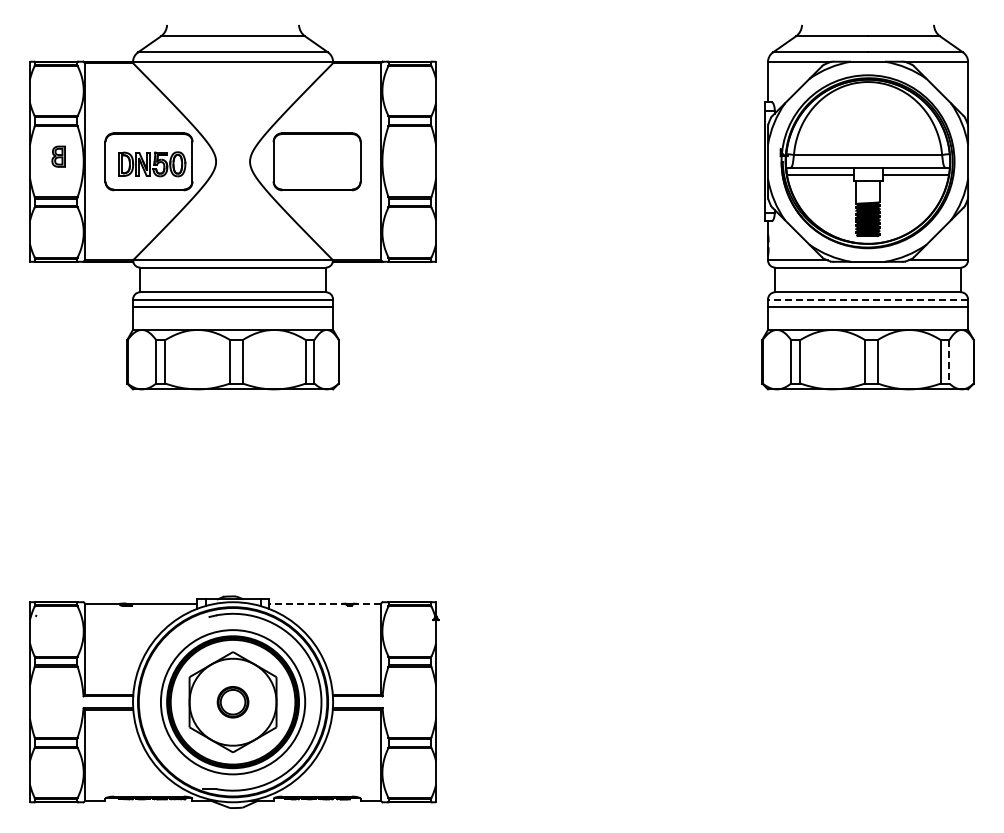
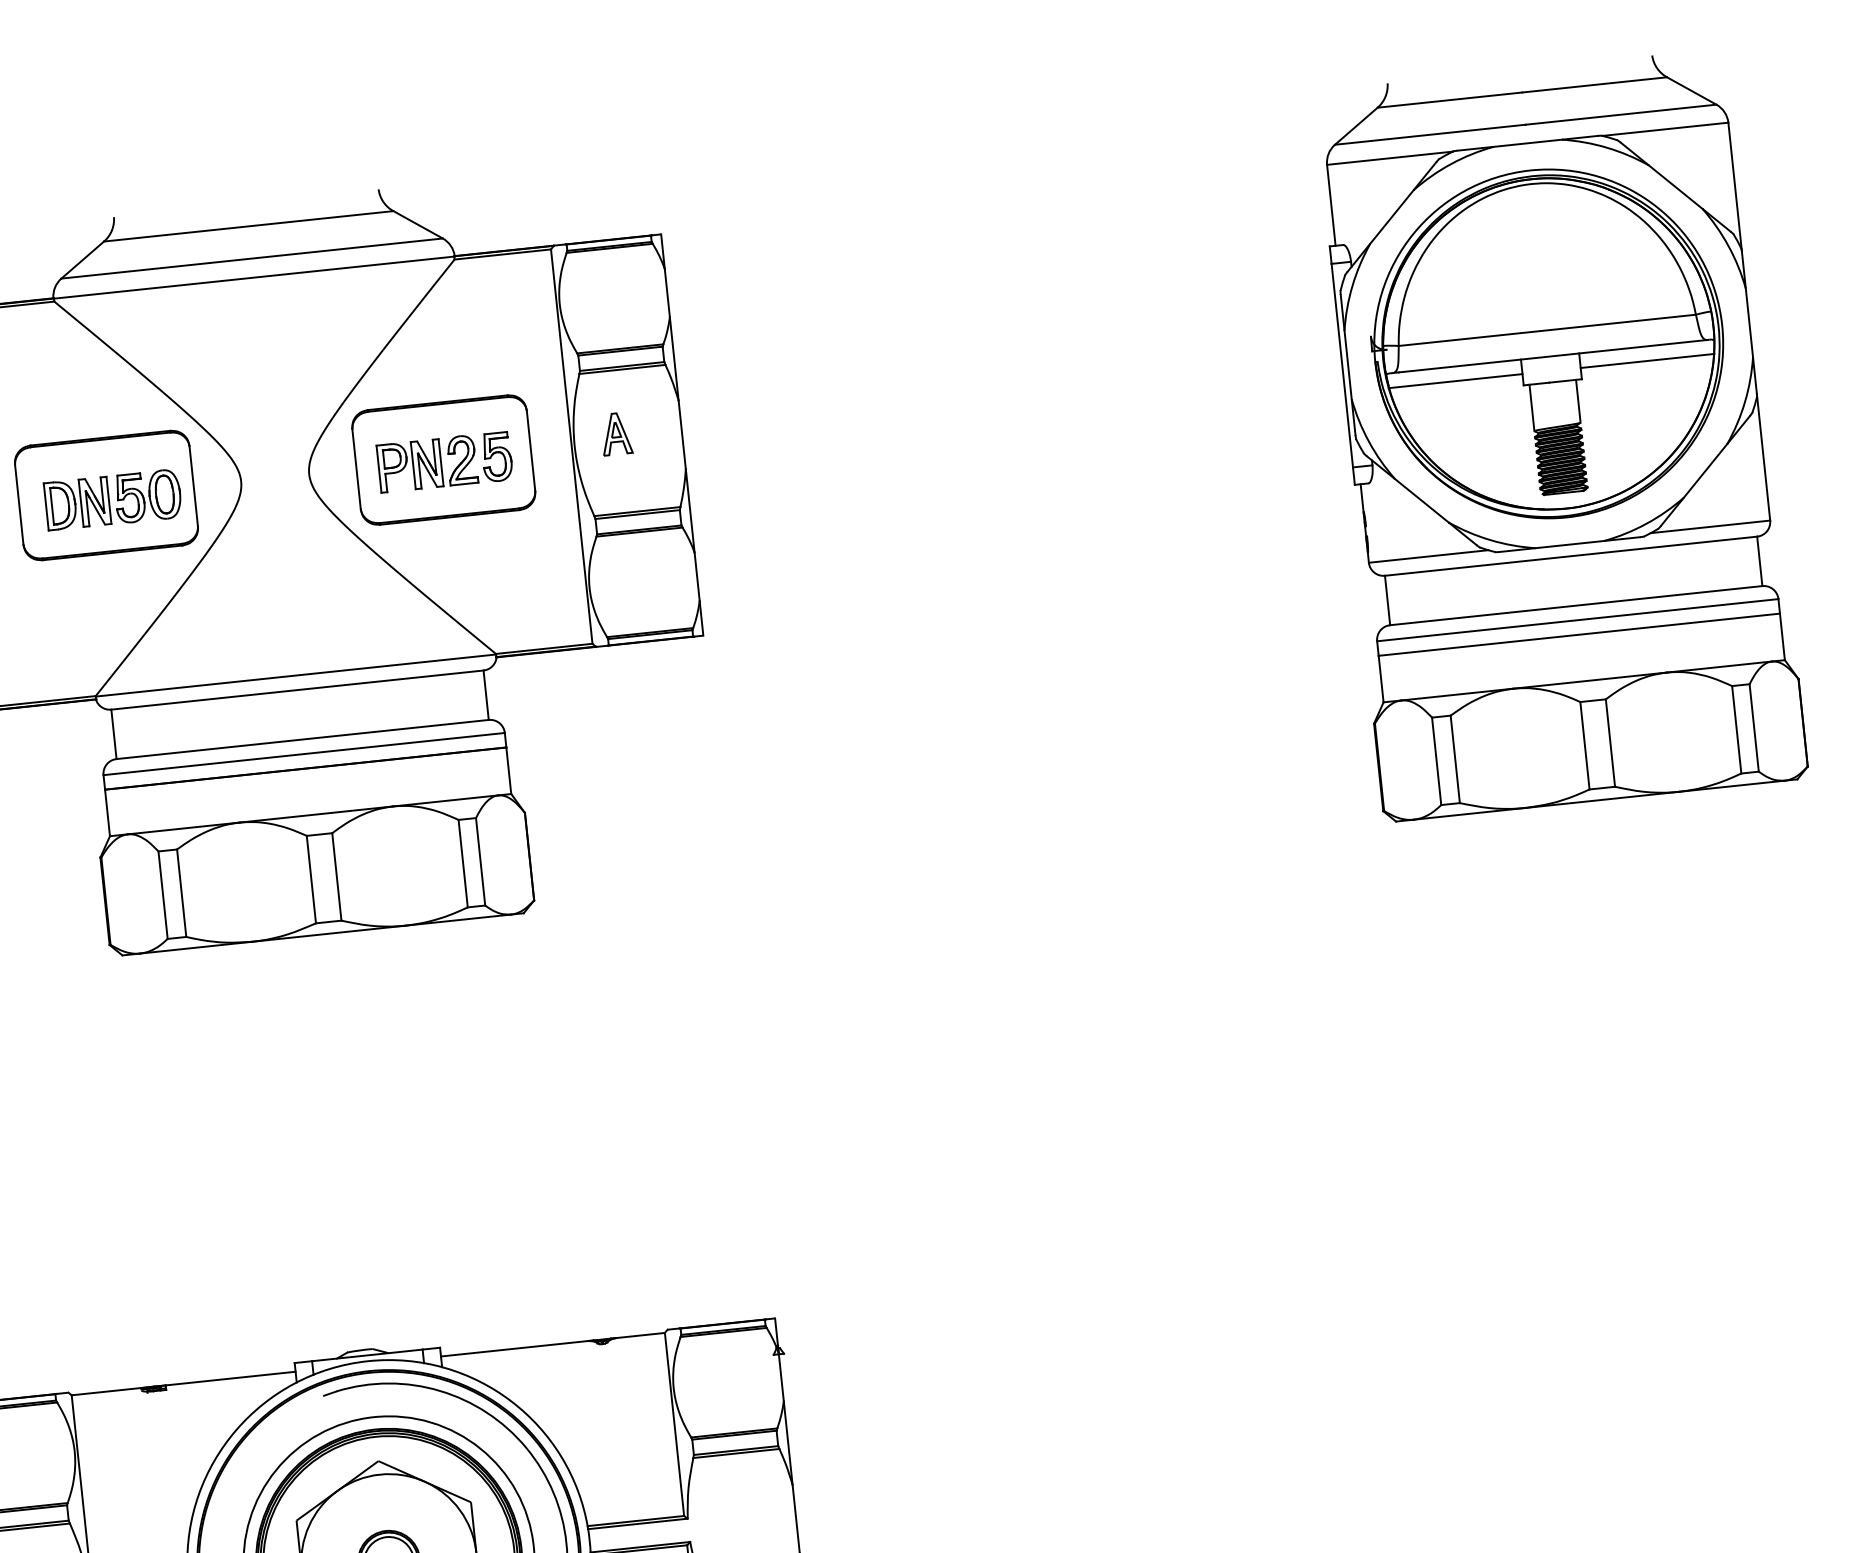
part: (403, 157) -> (616, 433), added
part: (317, 162) -> (444, 461), added
line: (867, 299) -> (1576, 620), dashed -> solid
line: (949, 361) -> (1754, 727), dashed -> solid
line: (325, 603) -> (553, 1344), dashed -> solid

